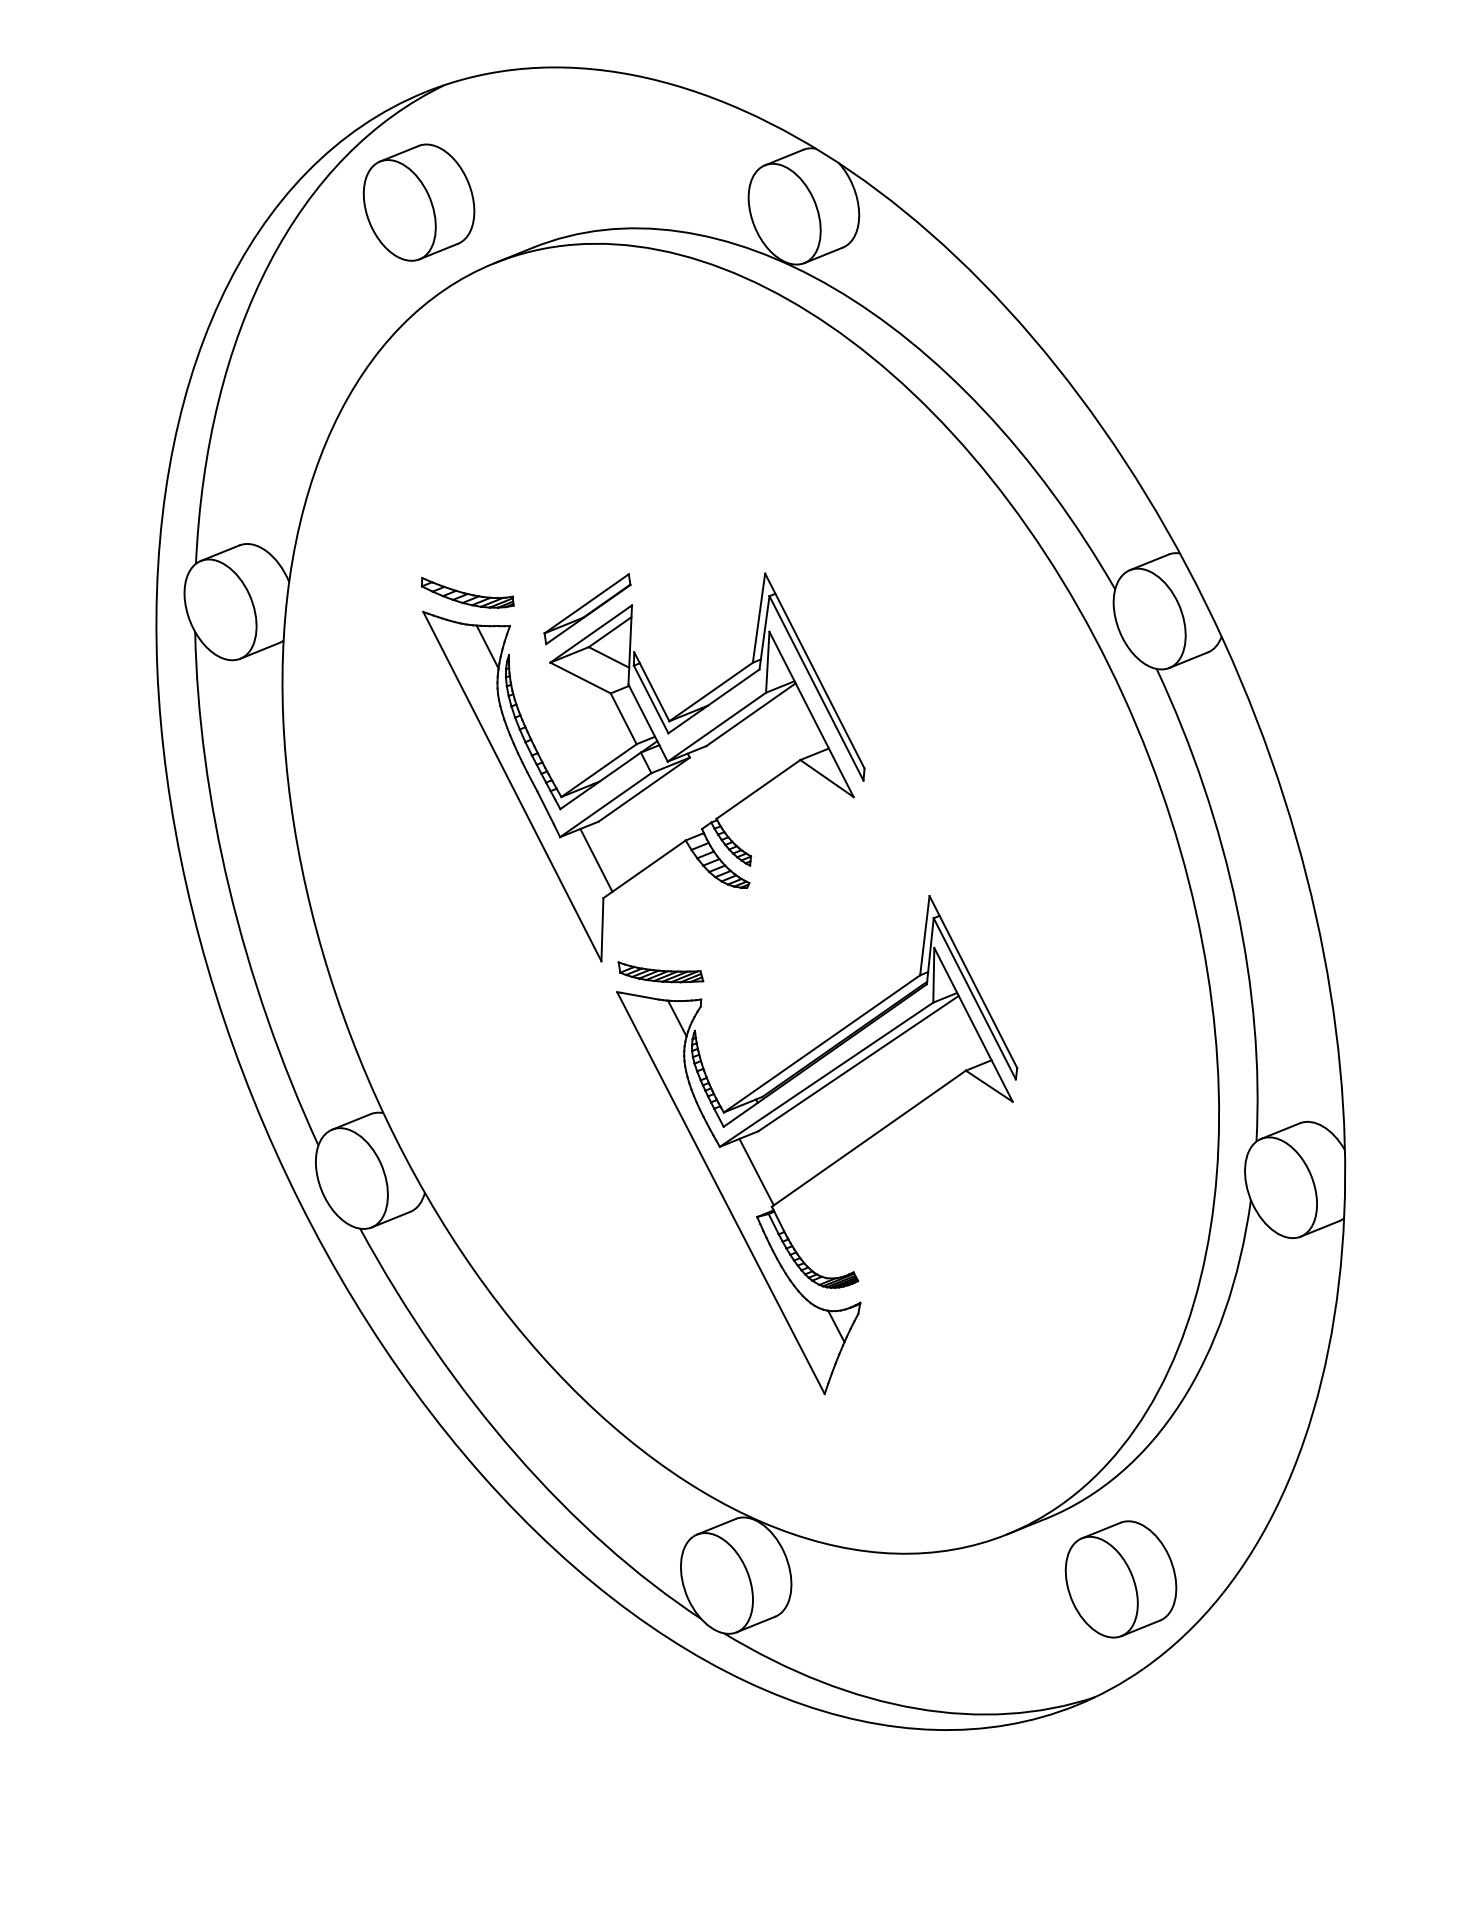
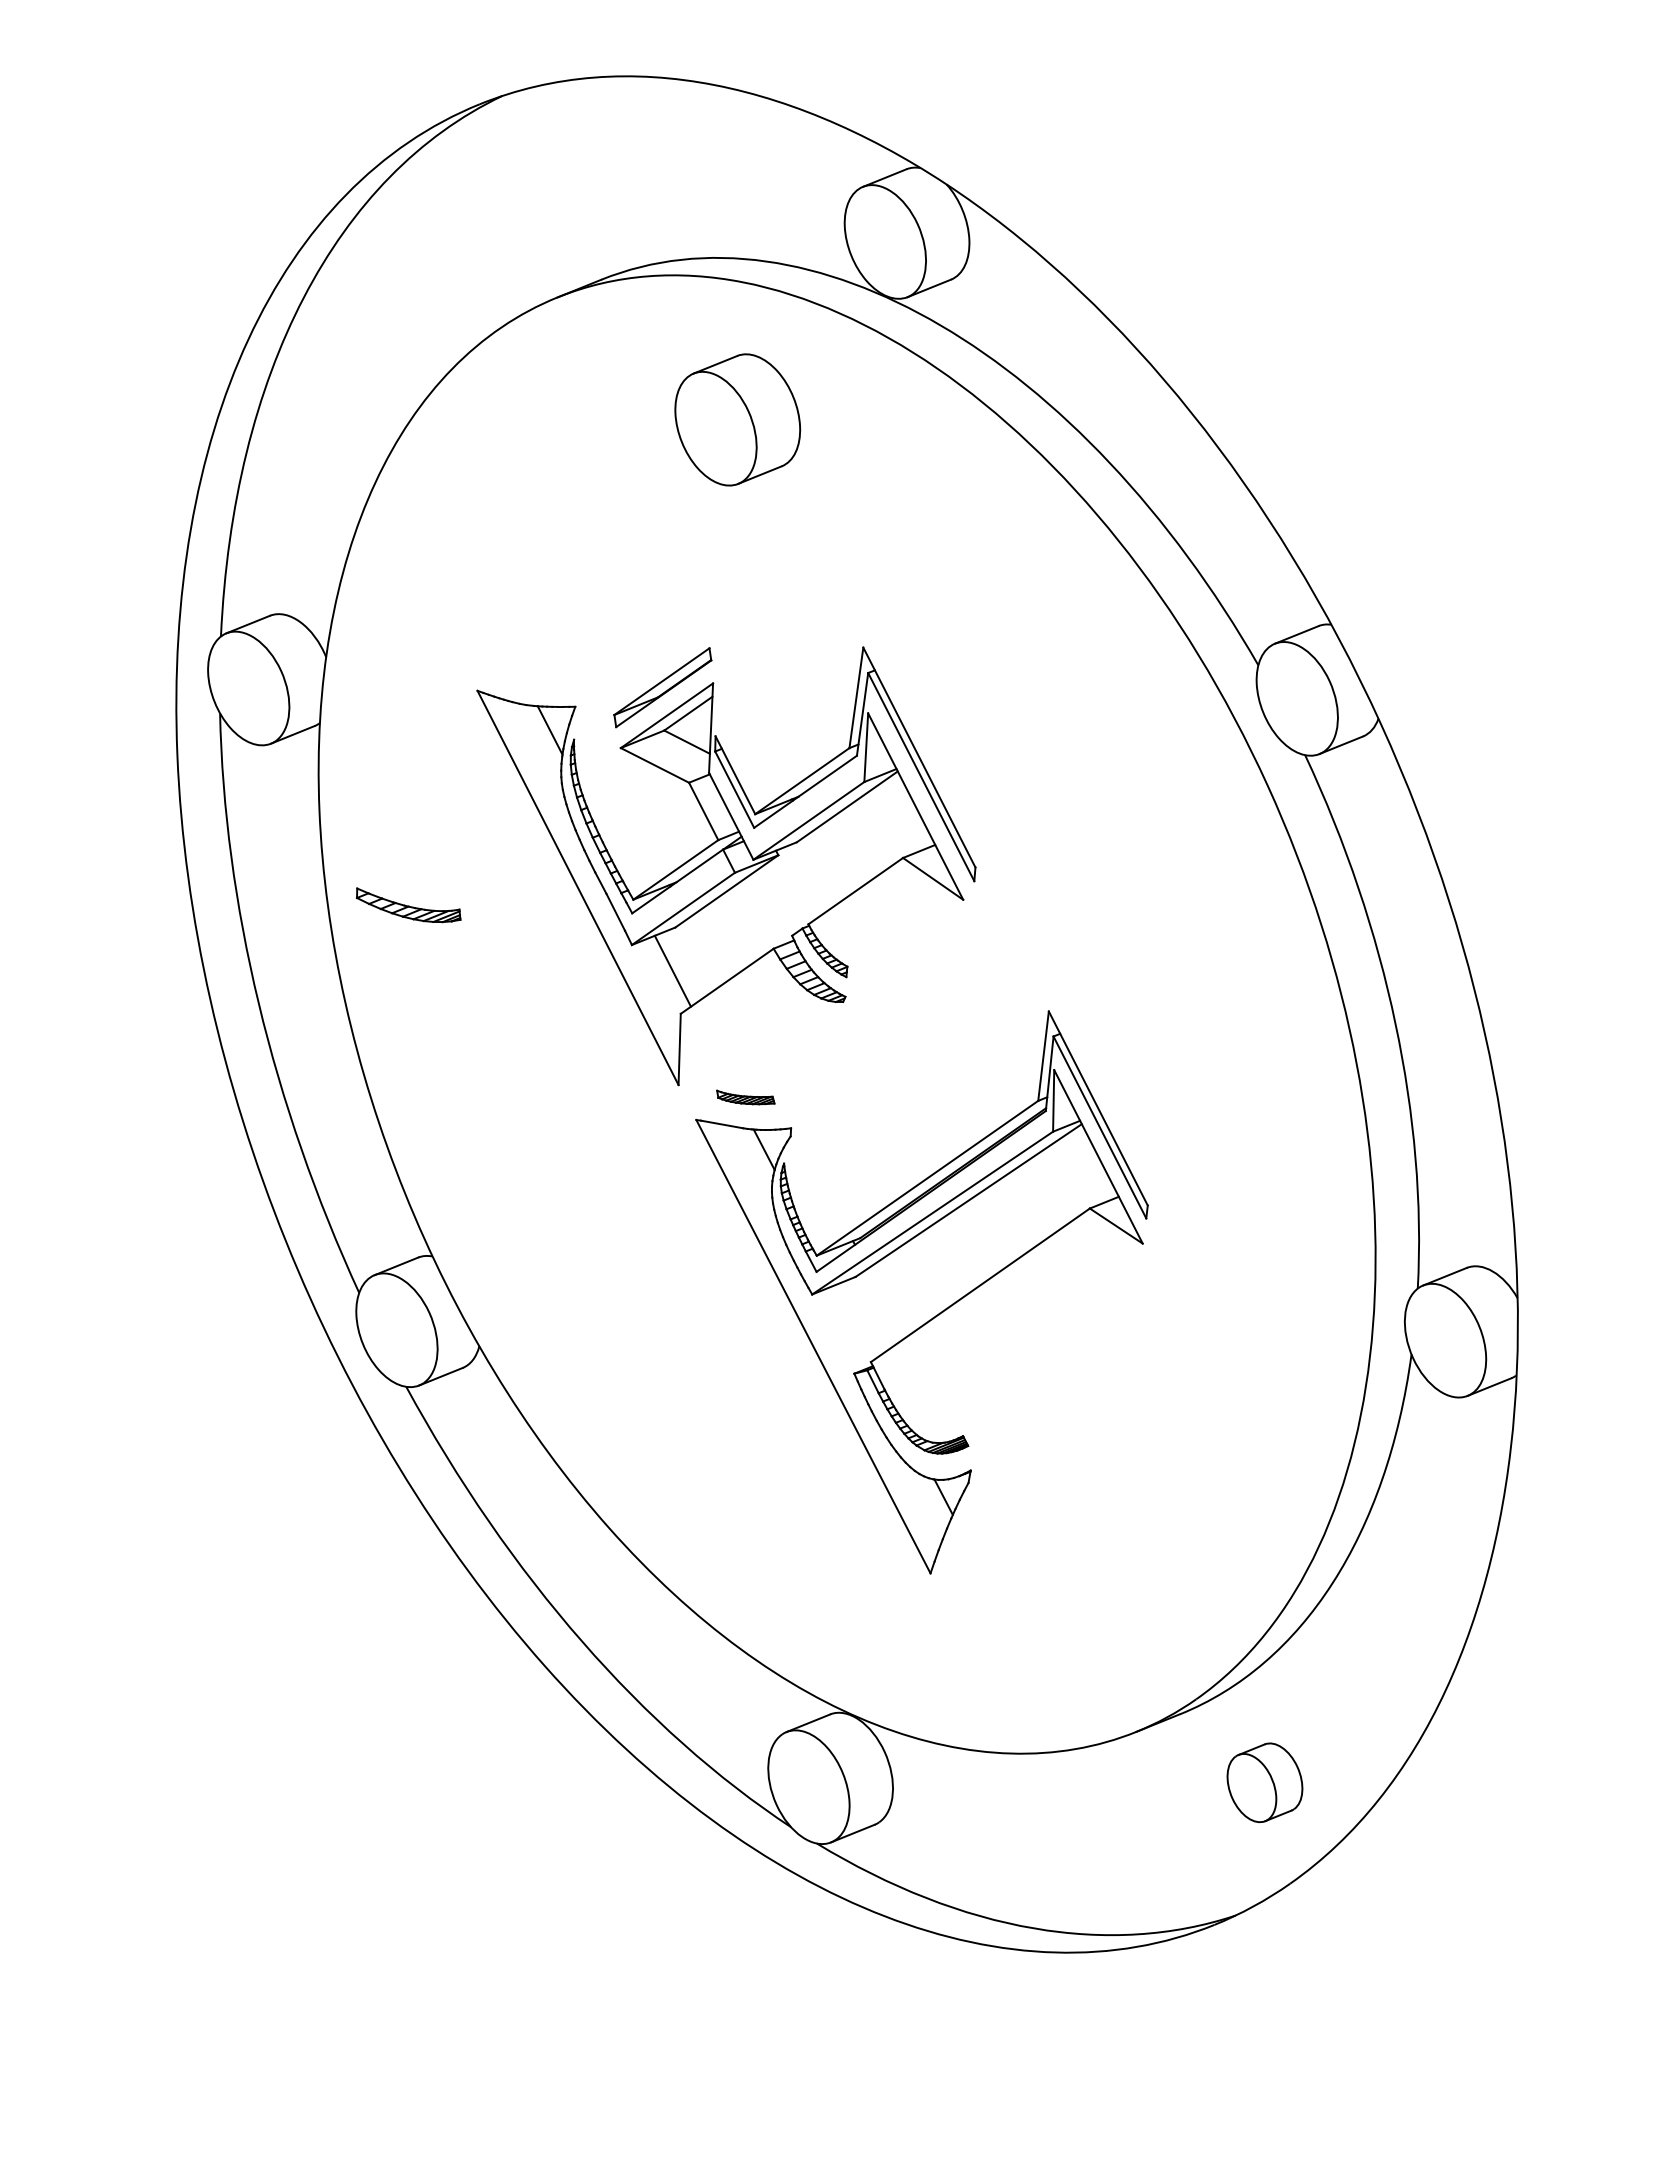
part: (418, 202) -> (737, 419), moved
part: (467, 593) -> (408, 905), moved
part: (660, 972) -> (745, 1097), size x0.6
line: (756, 1171) -> (853, 1322), removed
part: (1120, 1579) -> (1264, 1782), size x0.6

